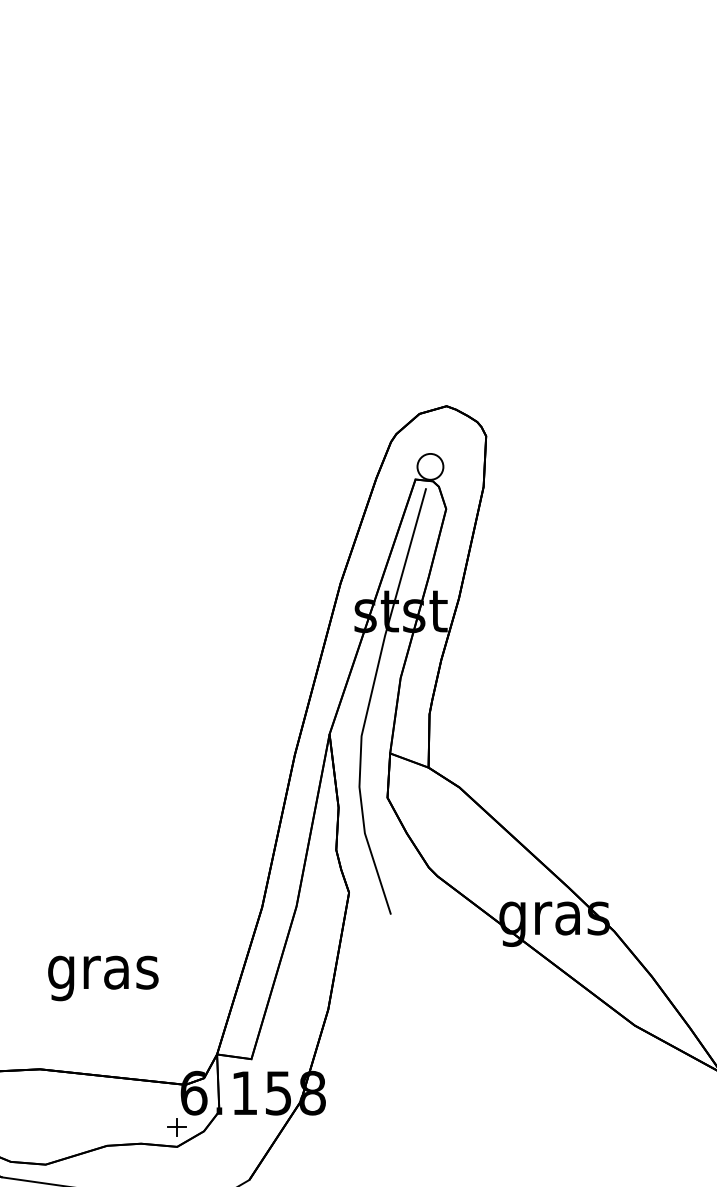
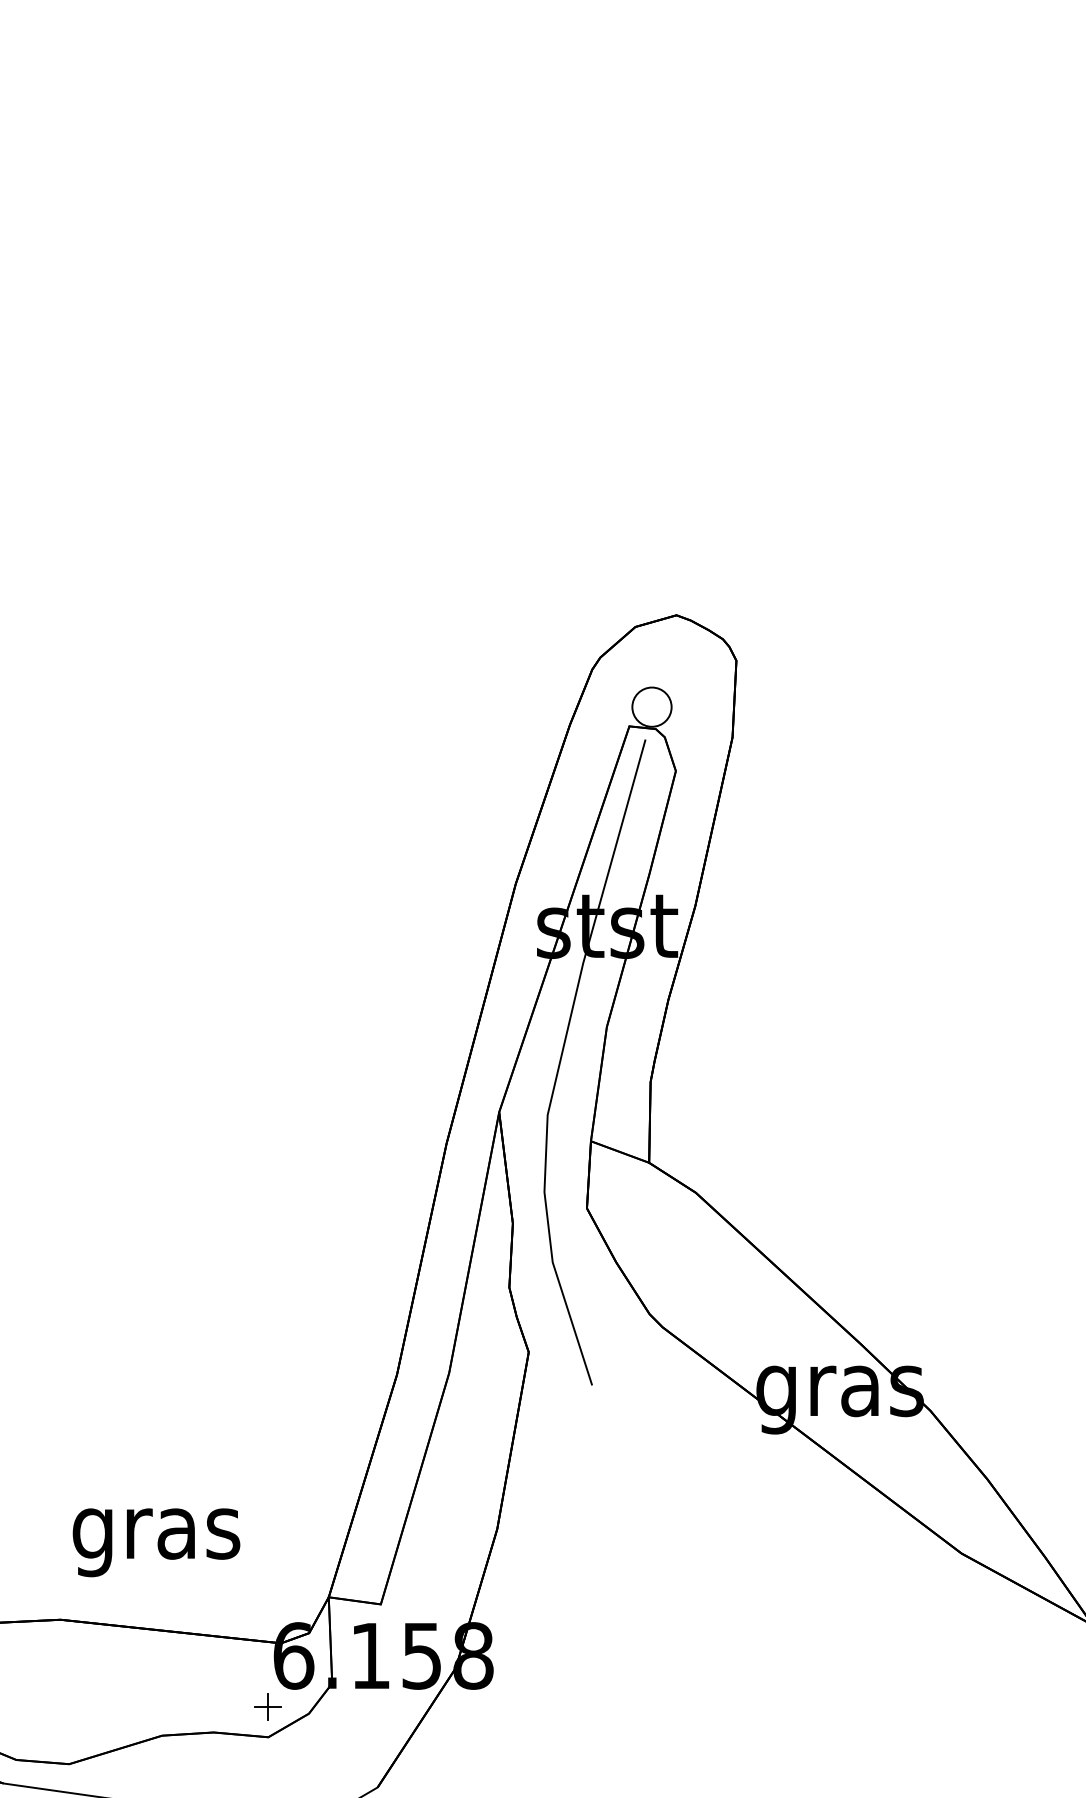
text: (103, 978) -> (156, 1542), moved

